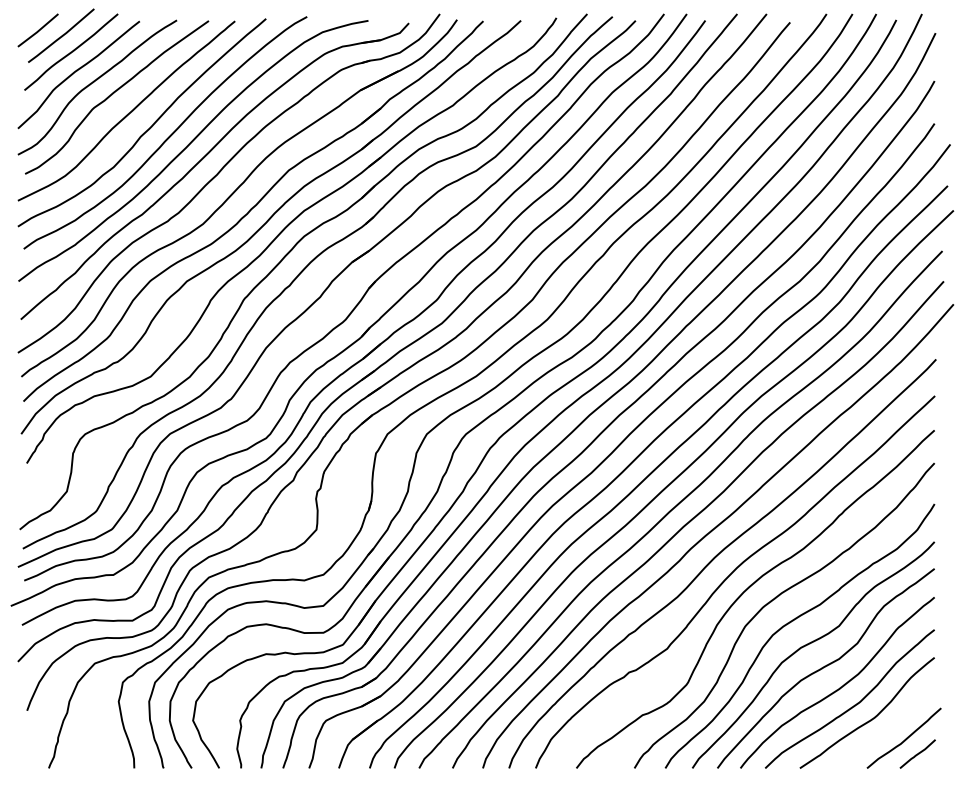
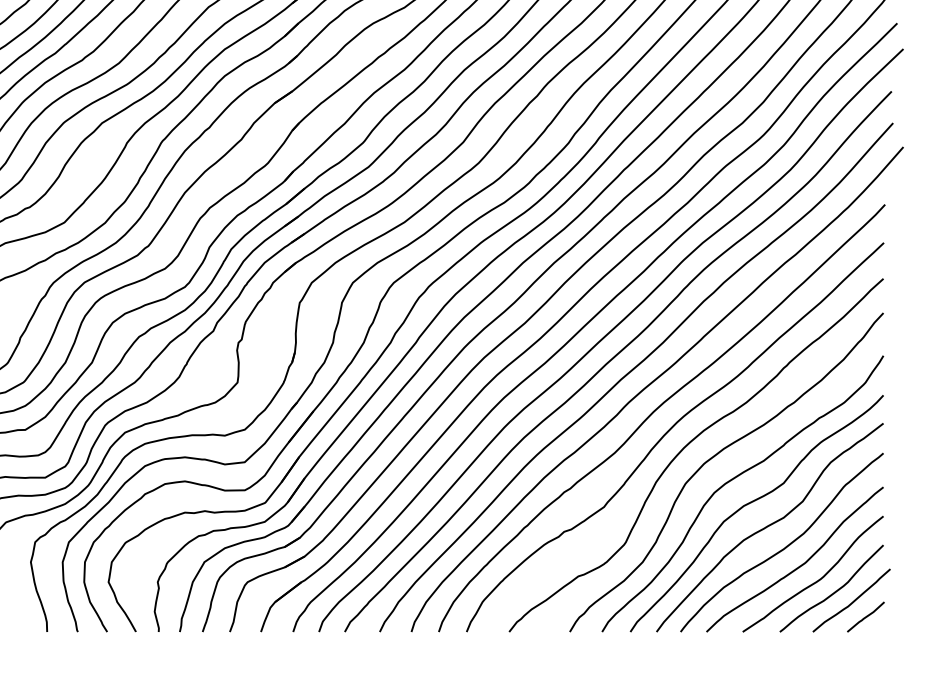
curve: (887, 729) -> (834, 591), added

